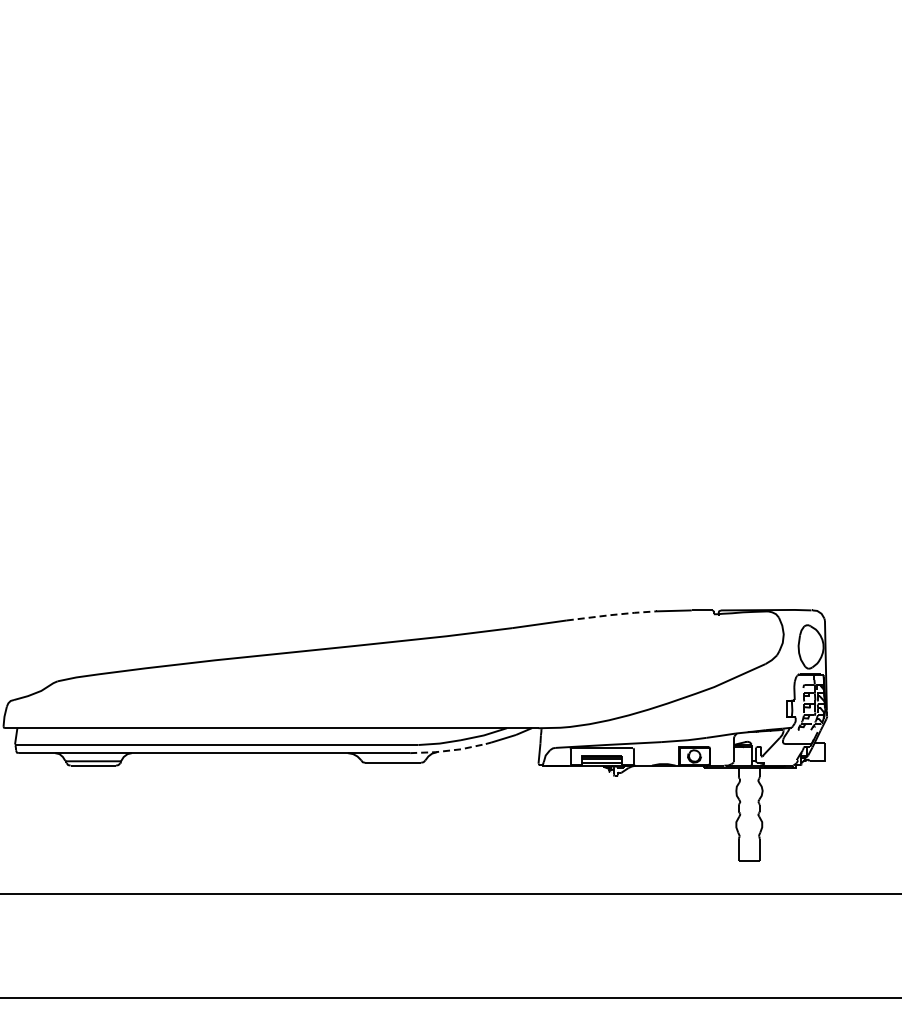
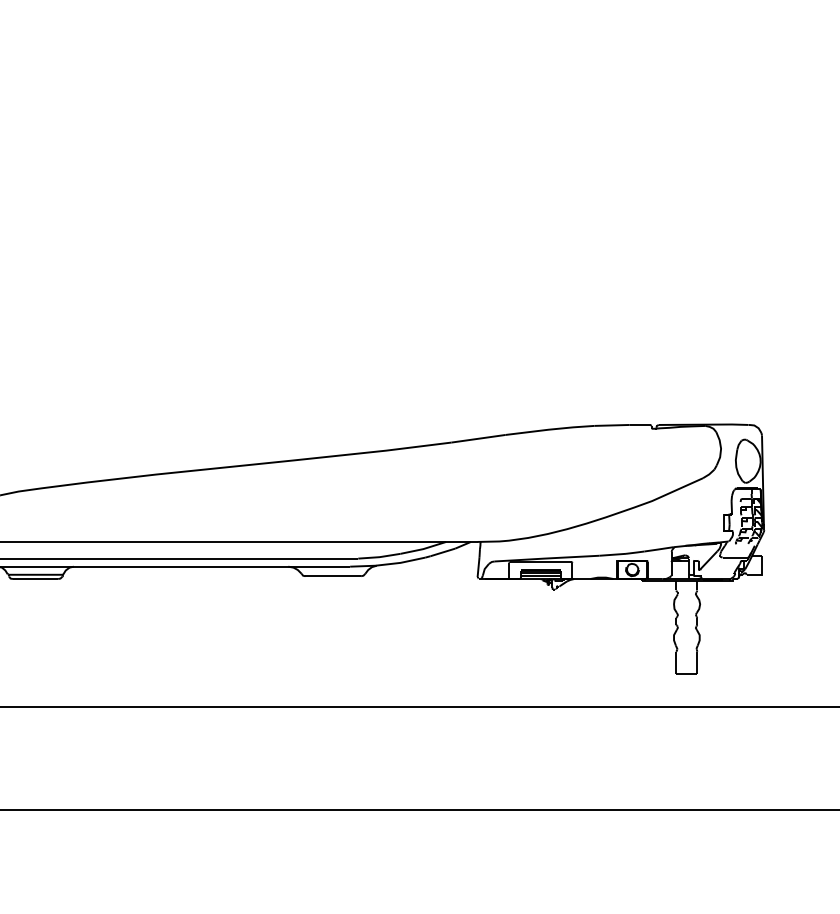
line: (611, 615) -> (550, 430), dashed -> solid
line: (448, 750) -> (388, 564), dashed -> solid

